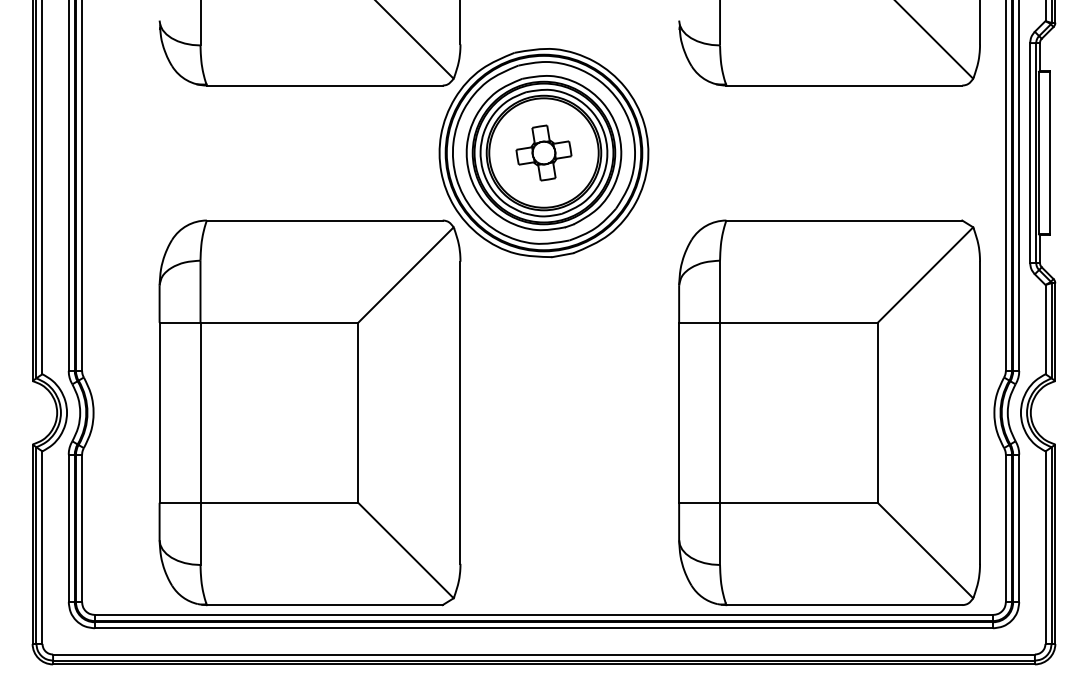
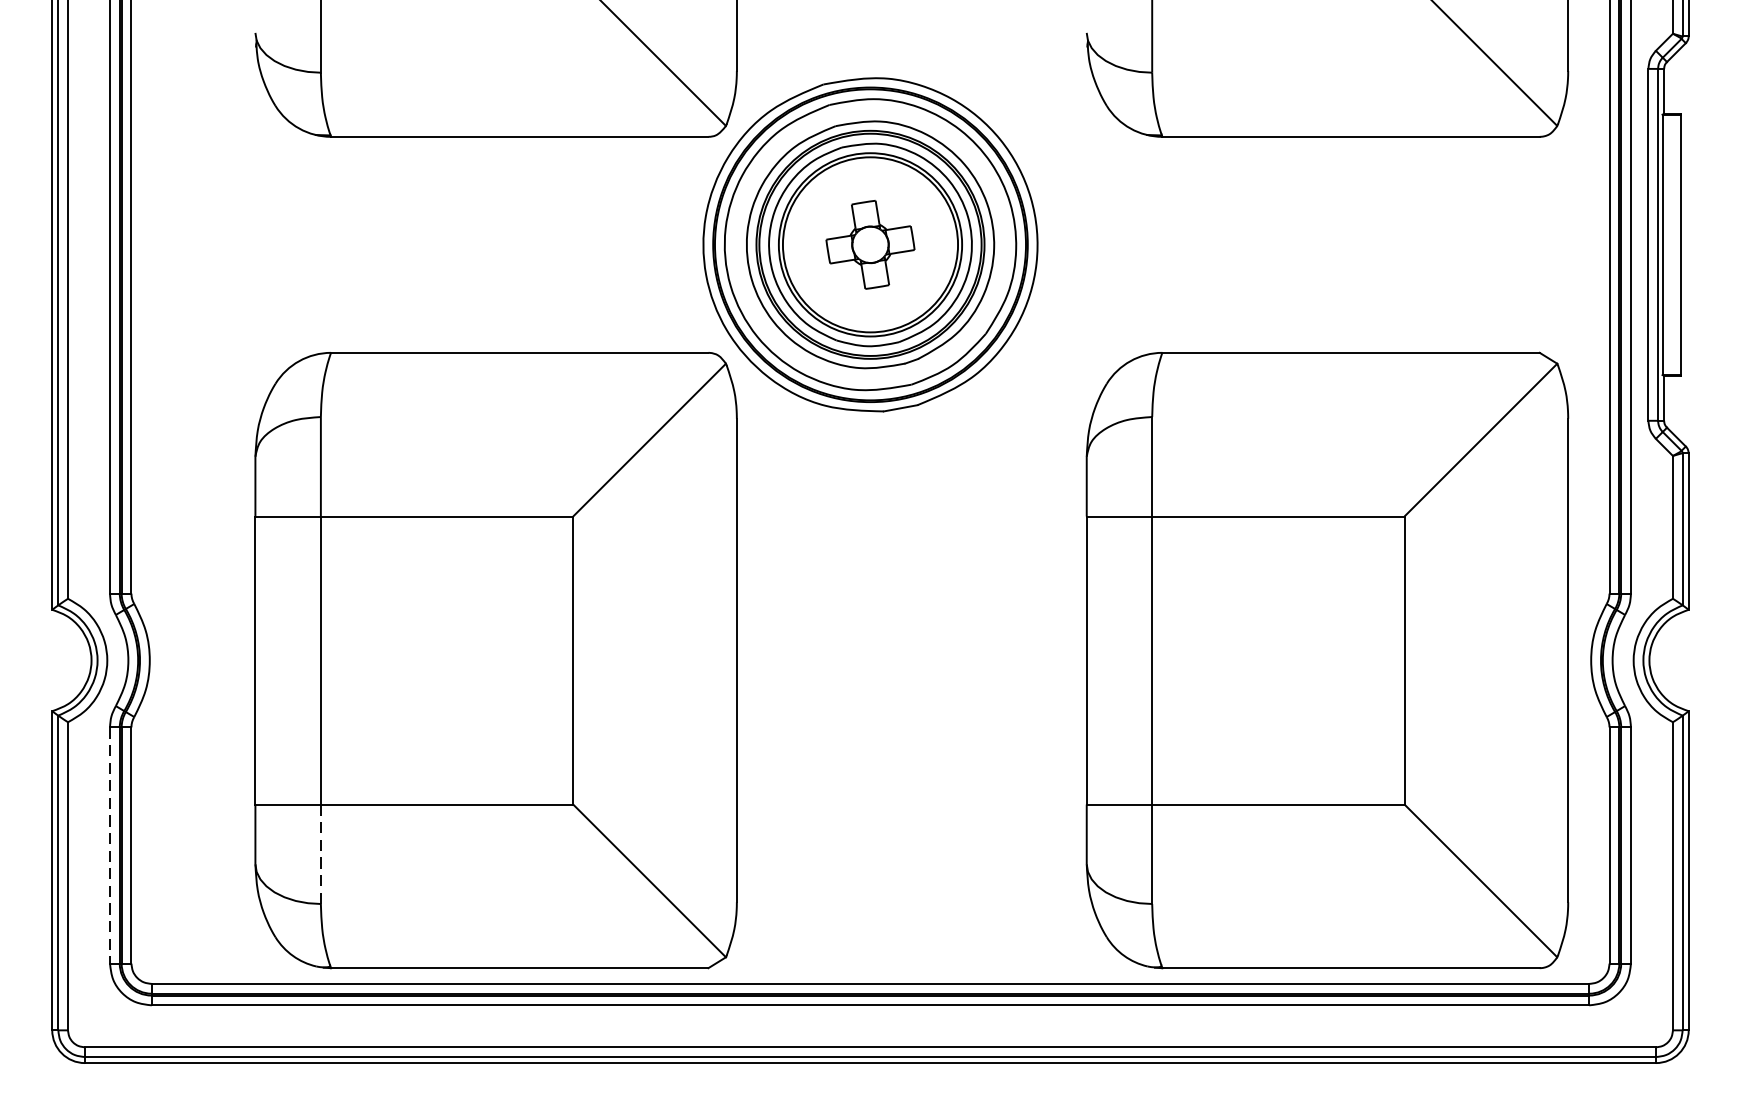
line: (68, 528) -> (109, 845), solid -> dashed
line: (200, 534) -> (320, 855), solid -> dashed

